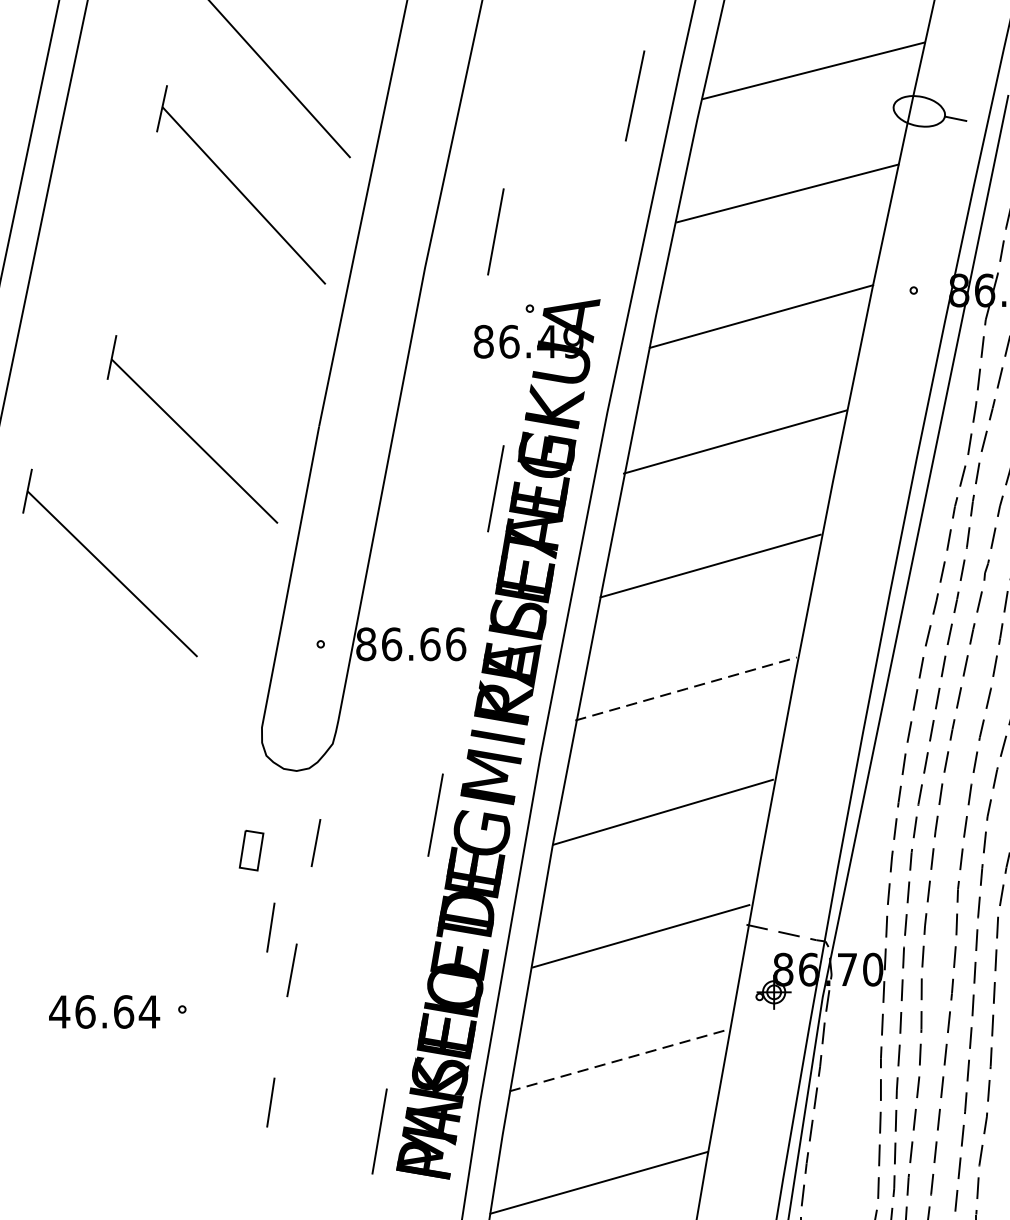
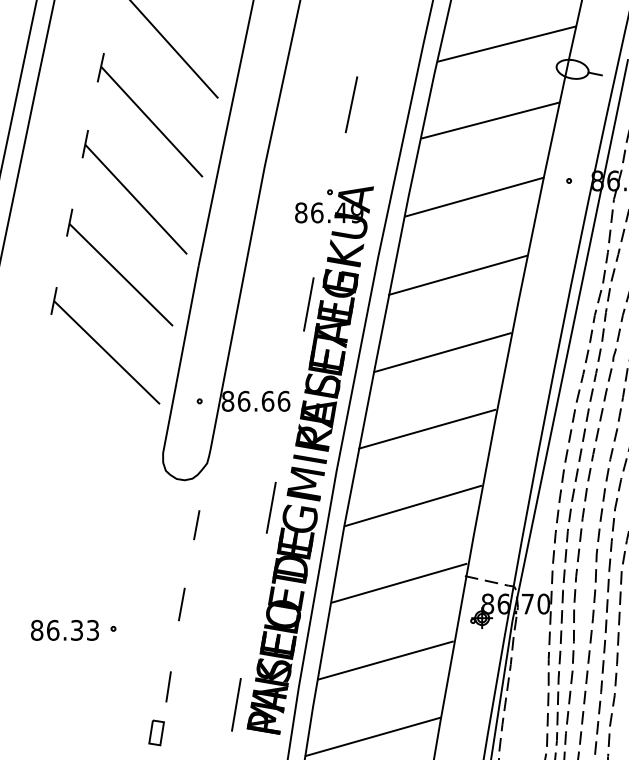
line: (635, 95) -> (351, 104), moved
line: (495, 231) -> (308, 144), removed
part: (216, 309) -> (134, 192), added
part: (110, 562) -> (105, 345), moved
line: (686, 689) -> (427, 429), dashed -> solid
part: (251, 849) -> (156, 732), moved
line: (270, 927) -> (168, 577), removed
text: (103, 1010) -> (64, 629), 46.64 -> 86.33
line: (618, 1060) -> (385, 660), dashed -> solid

